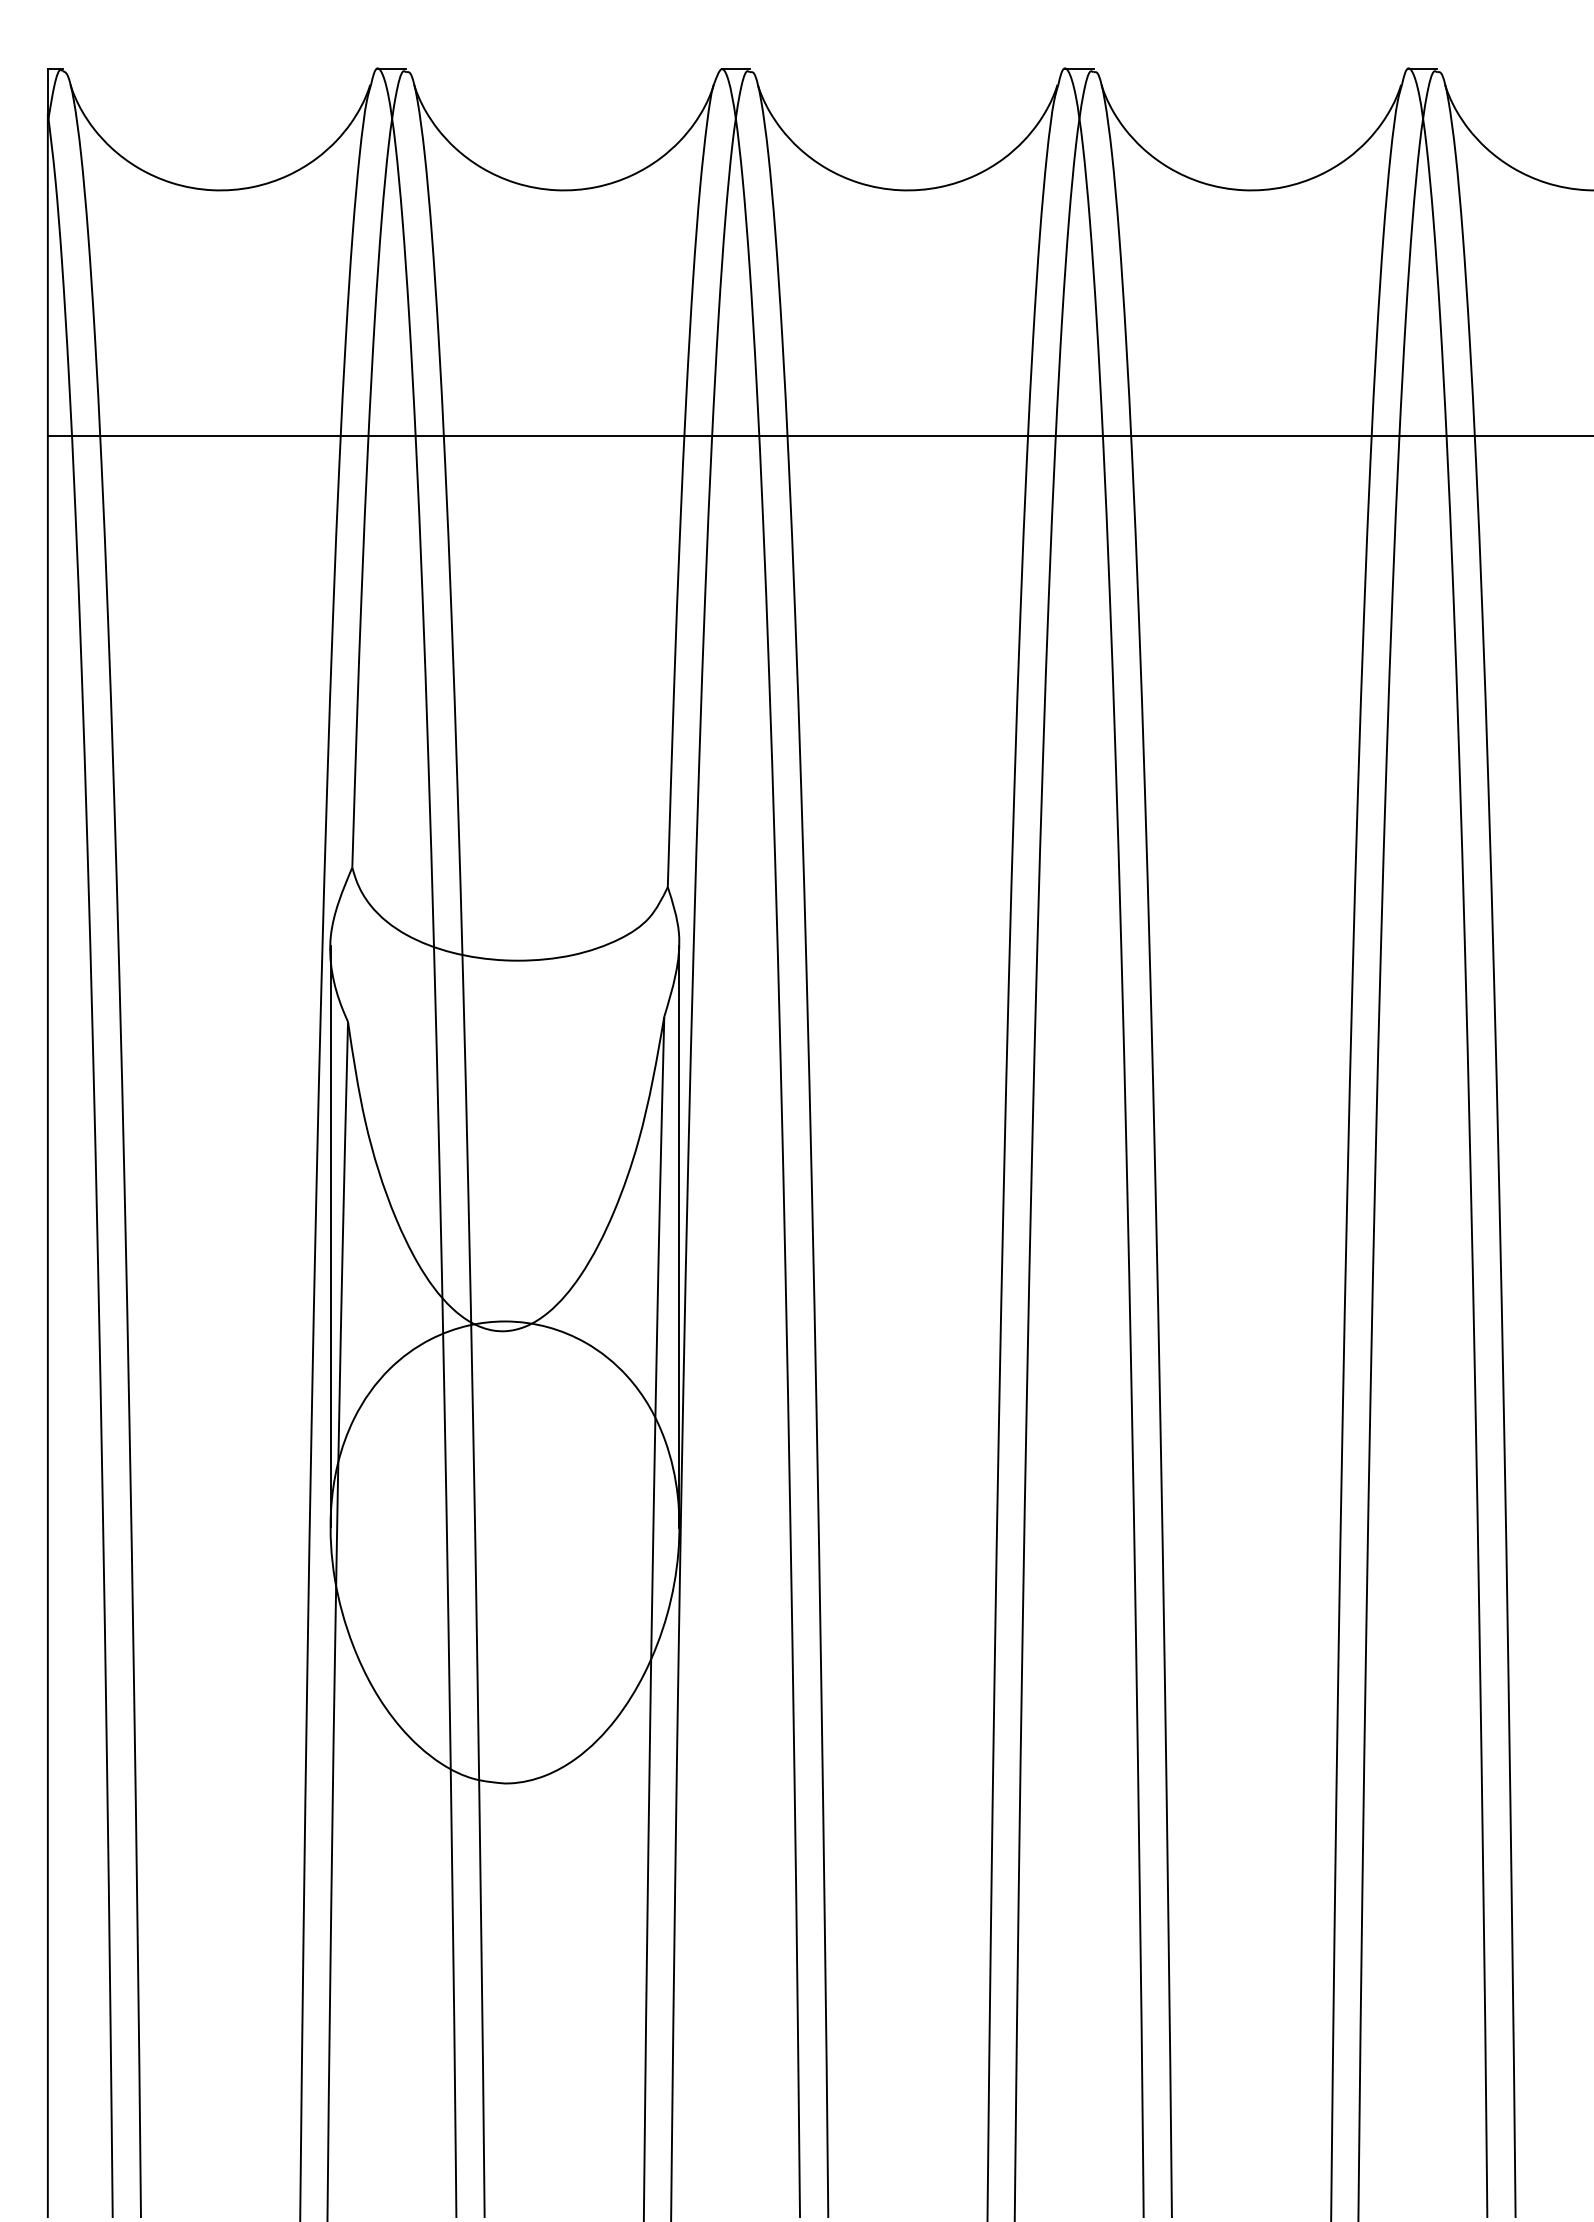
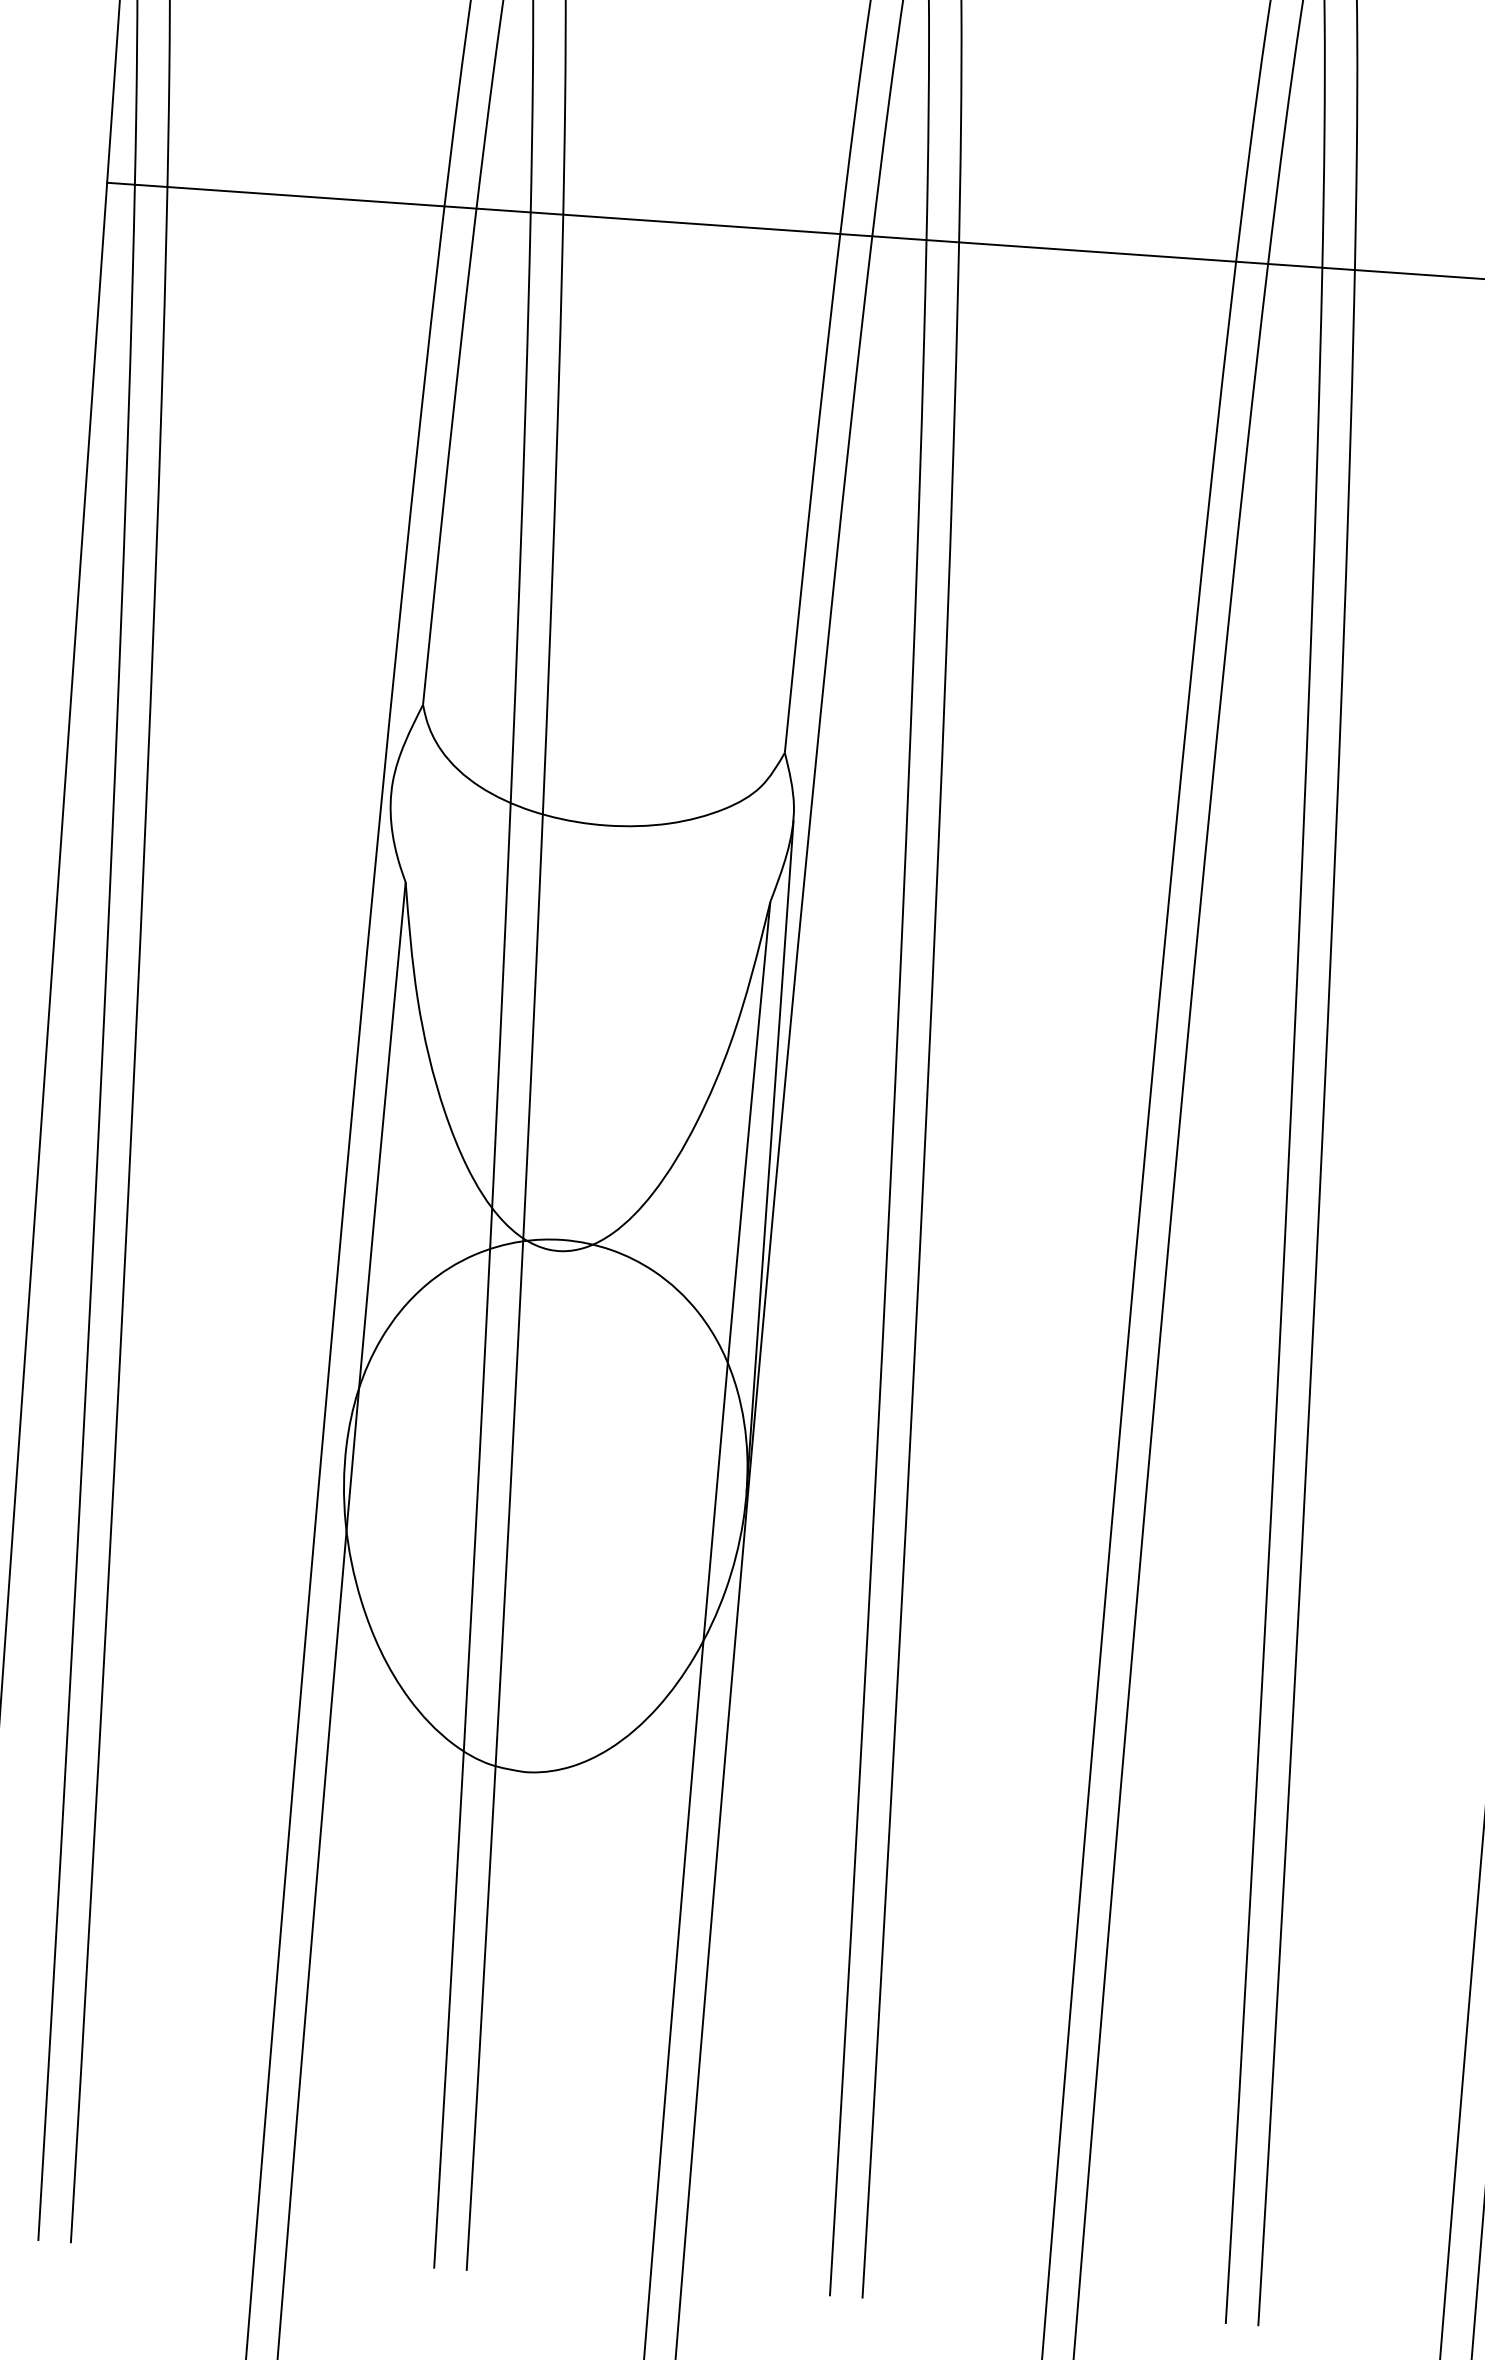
line: (330, 1236) -> (368, 1128), removed

